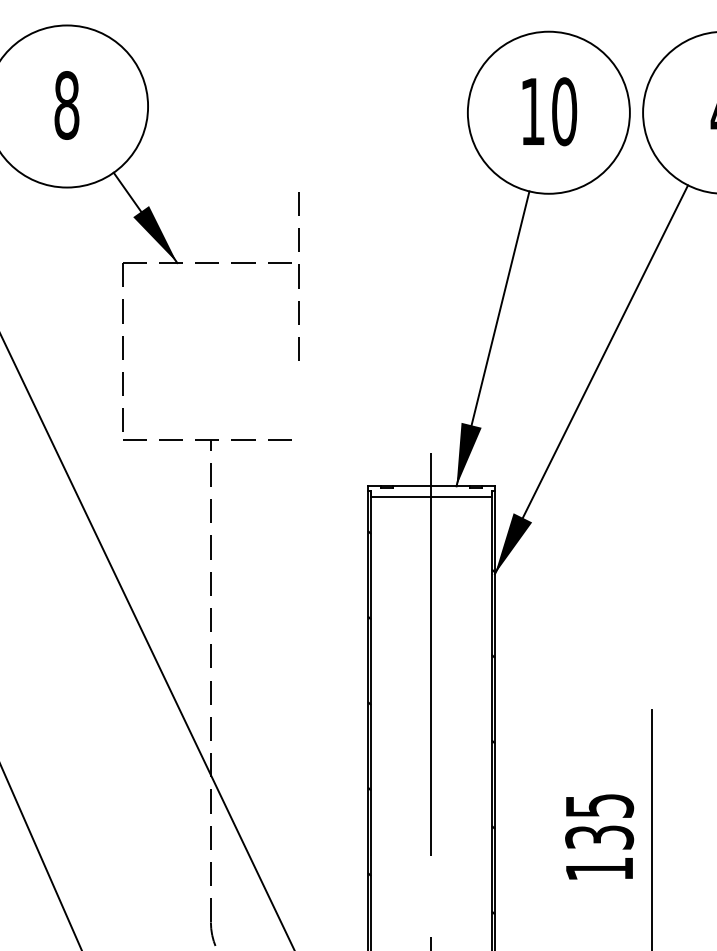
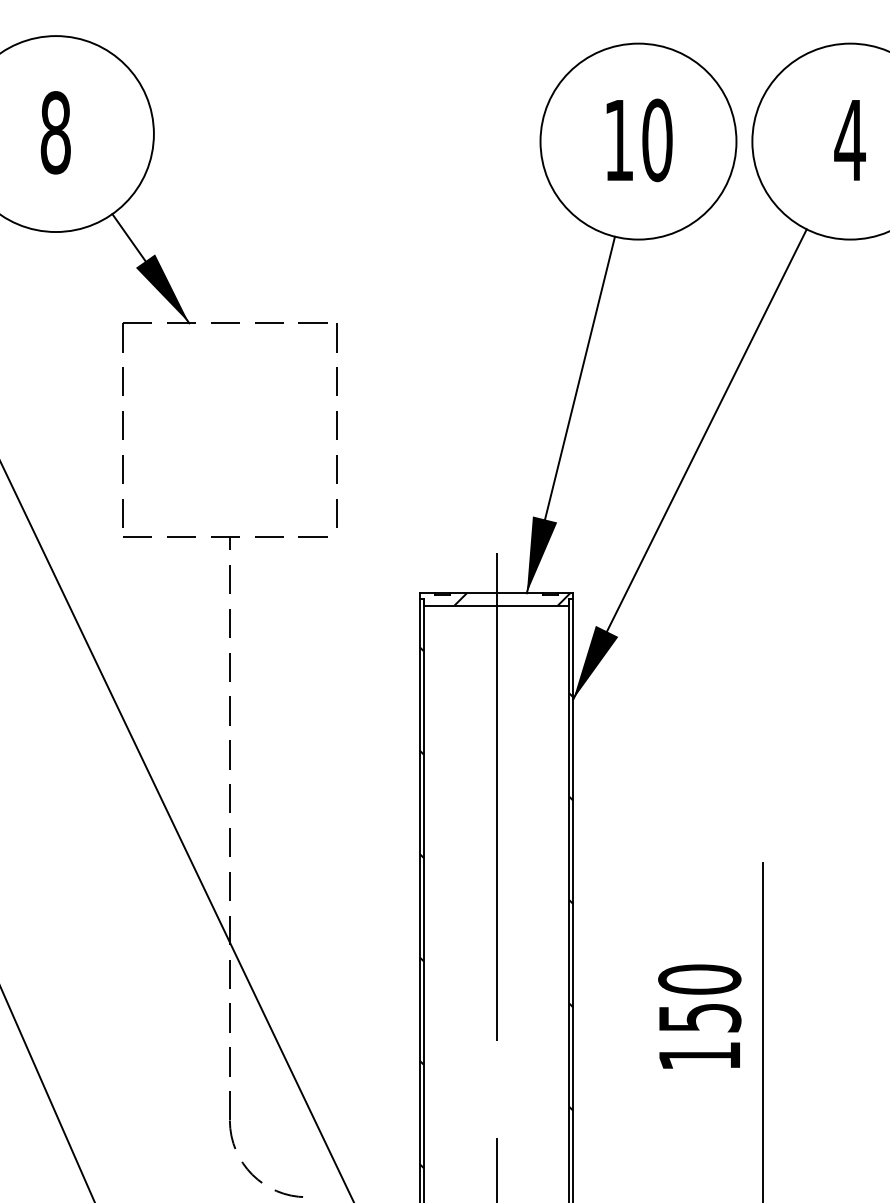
line: (299, 276) -> (336, 425), moved
hatch: (444, 491) -> (512, 599), added
text: (599, 821) -> (699, 998), 135 -> 150

